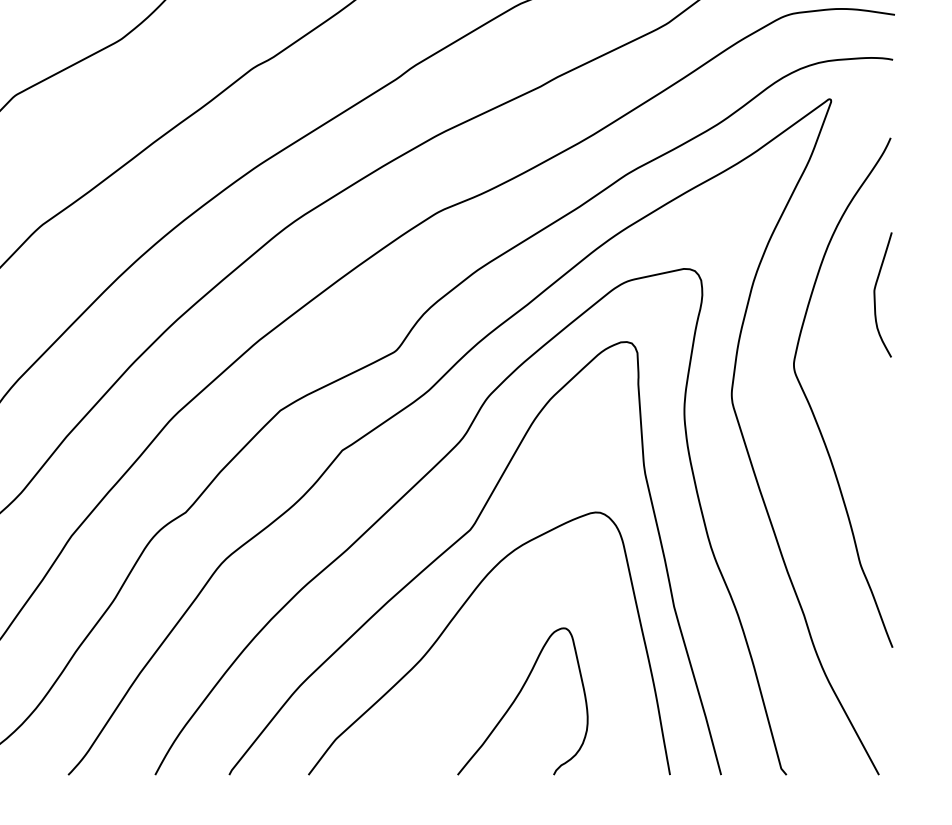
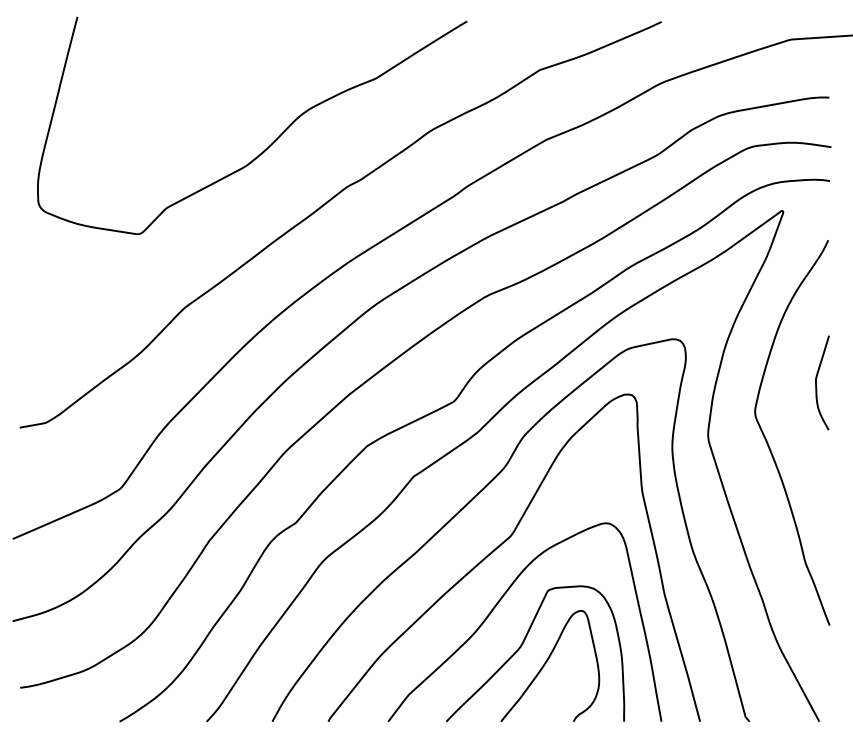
curve: (875, 294) -> (816, 382), moved
curve: (487, 672) -> (523, 644), added

